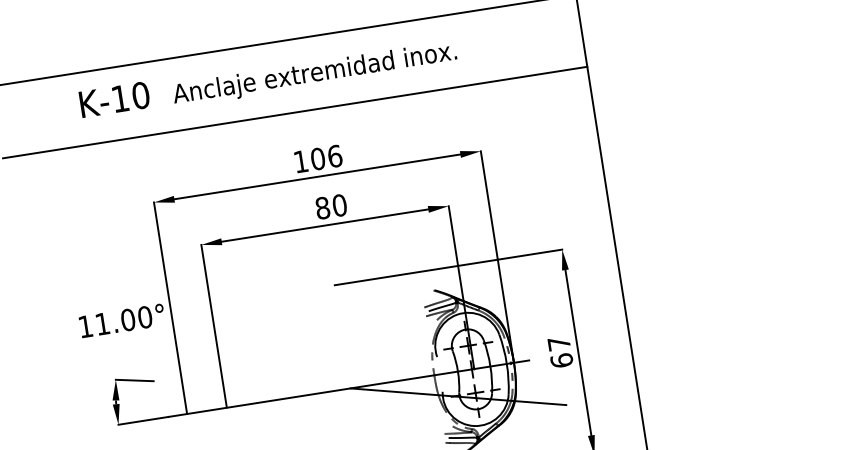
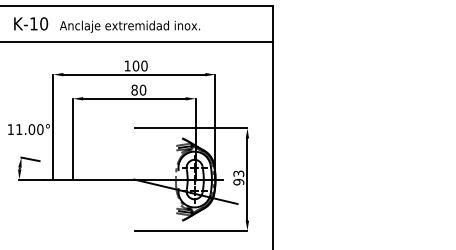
text: (268, 76) -> (107, 24), moved
text: (334, 155) -> (144, 65), 106 -> 100
text: (559, 351) -> (238, 177), 67 -> 93

